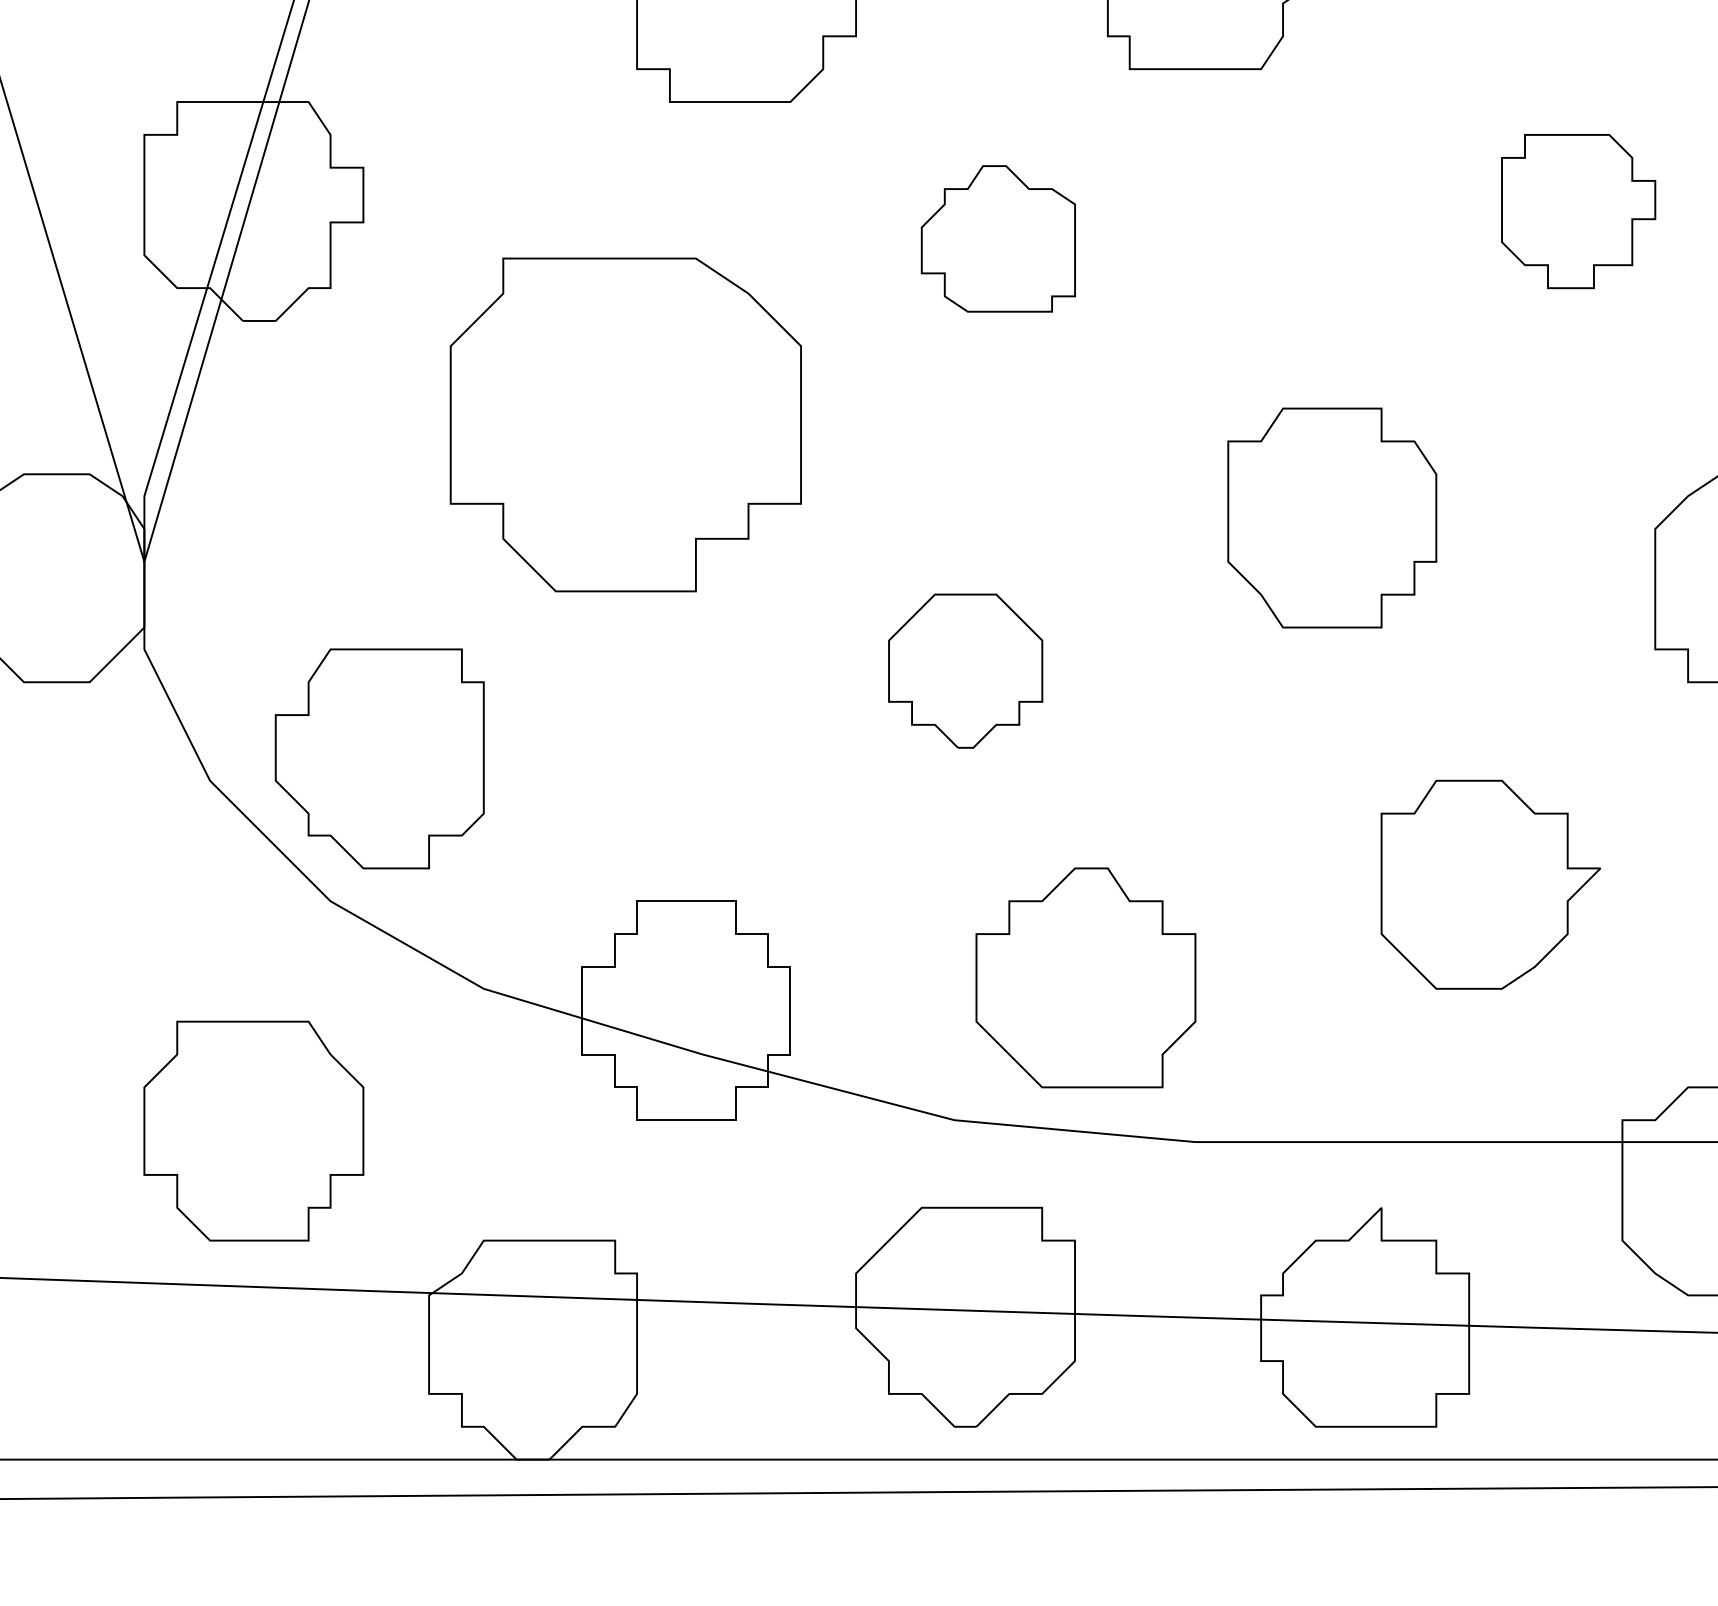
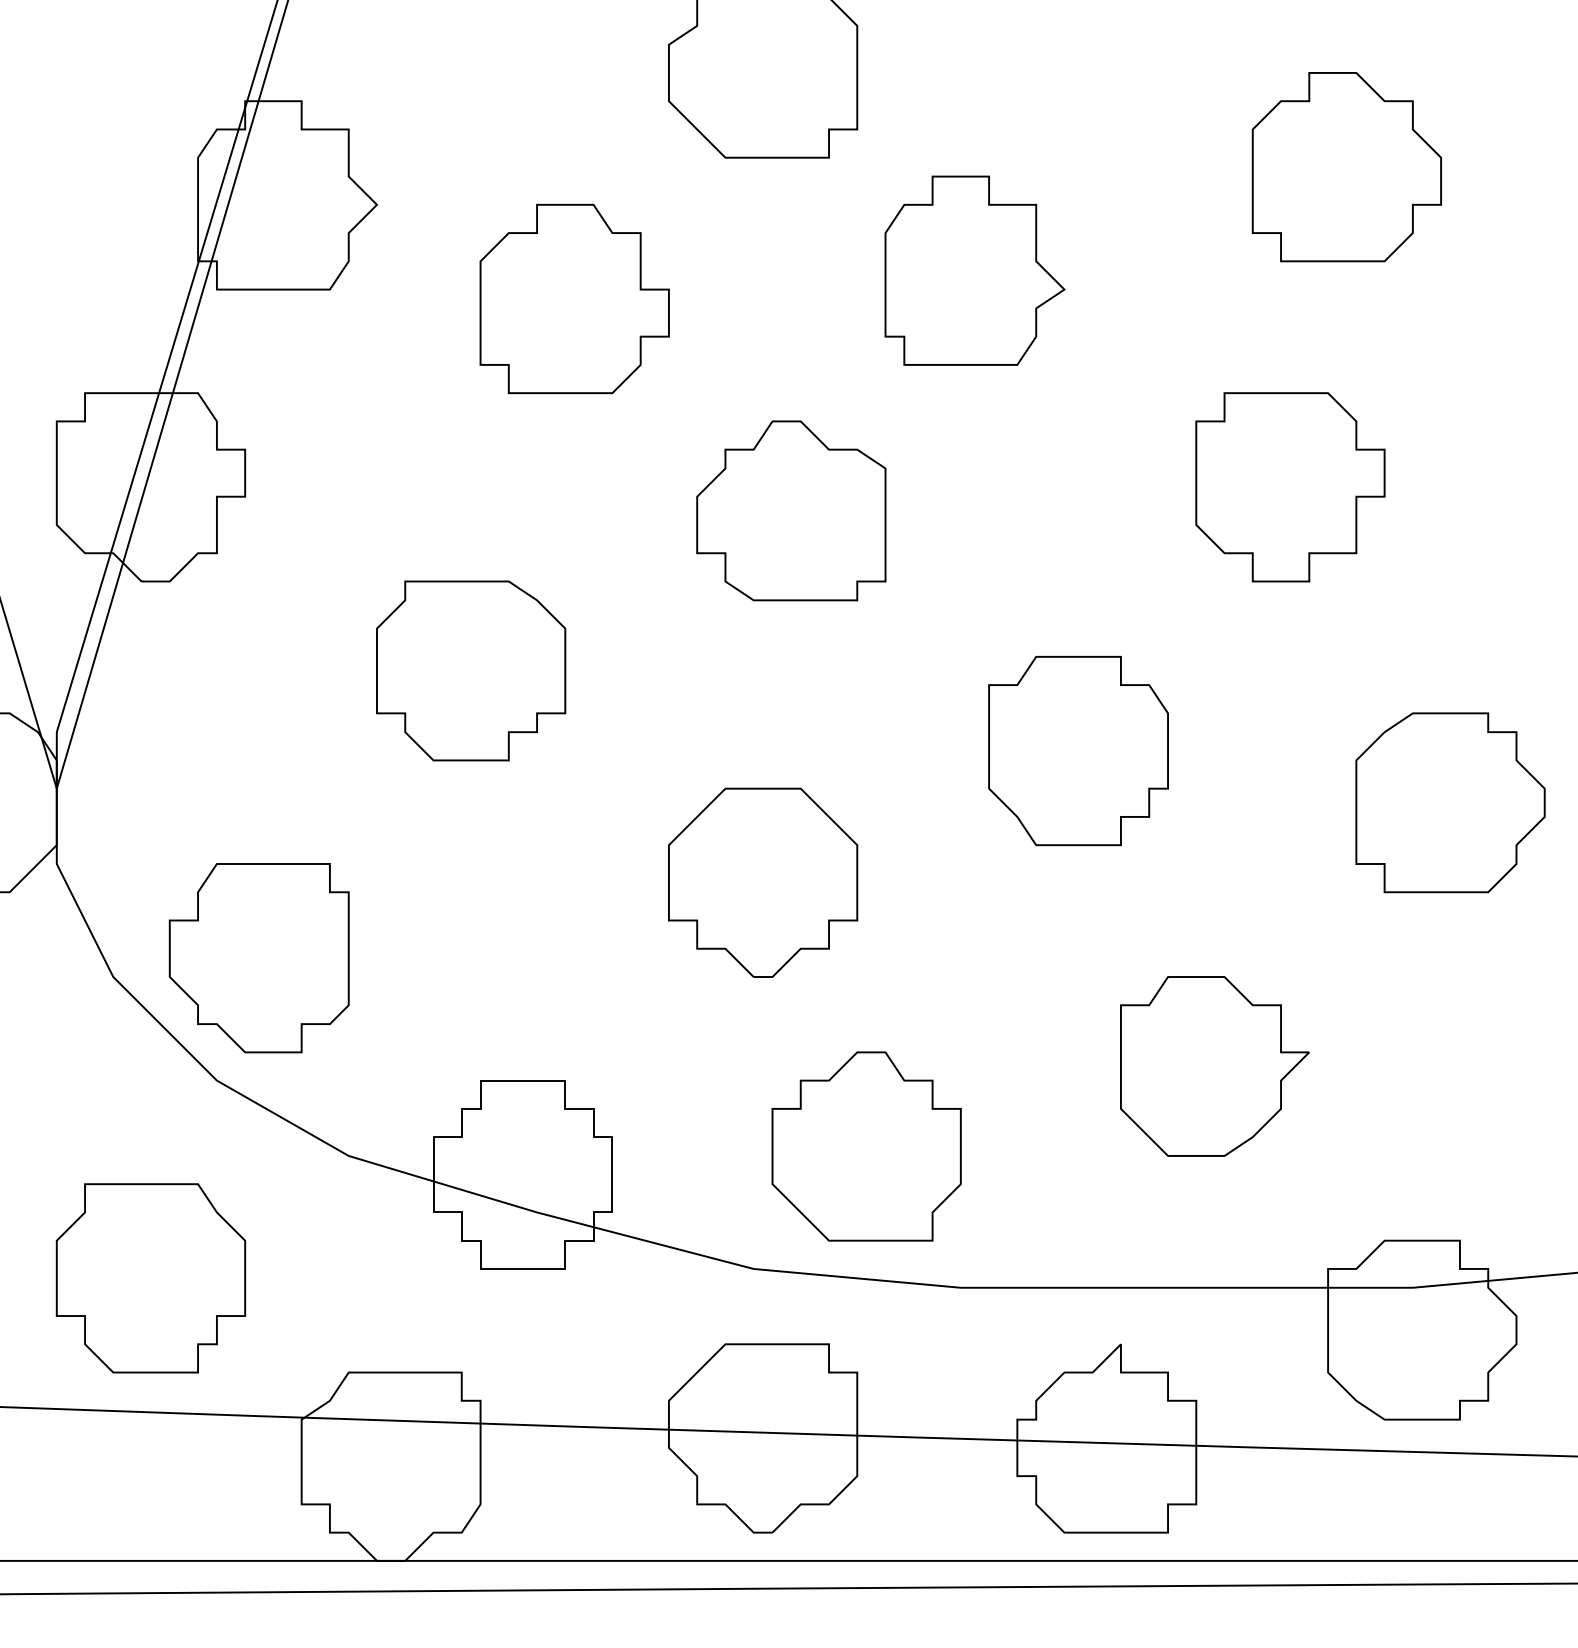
part: (1578, 211) -> (1290, 487), size x1.43
part: (998, 238) -> (791, 510), size x1.43
part: (626, 424) -> (471, 670), size x0.62
part: (966, 670) -> (763, 882), size x1.43

